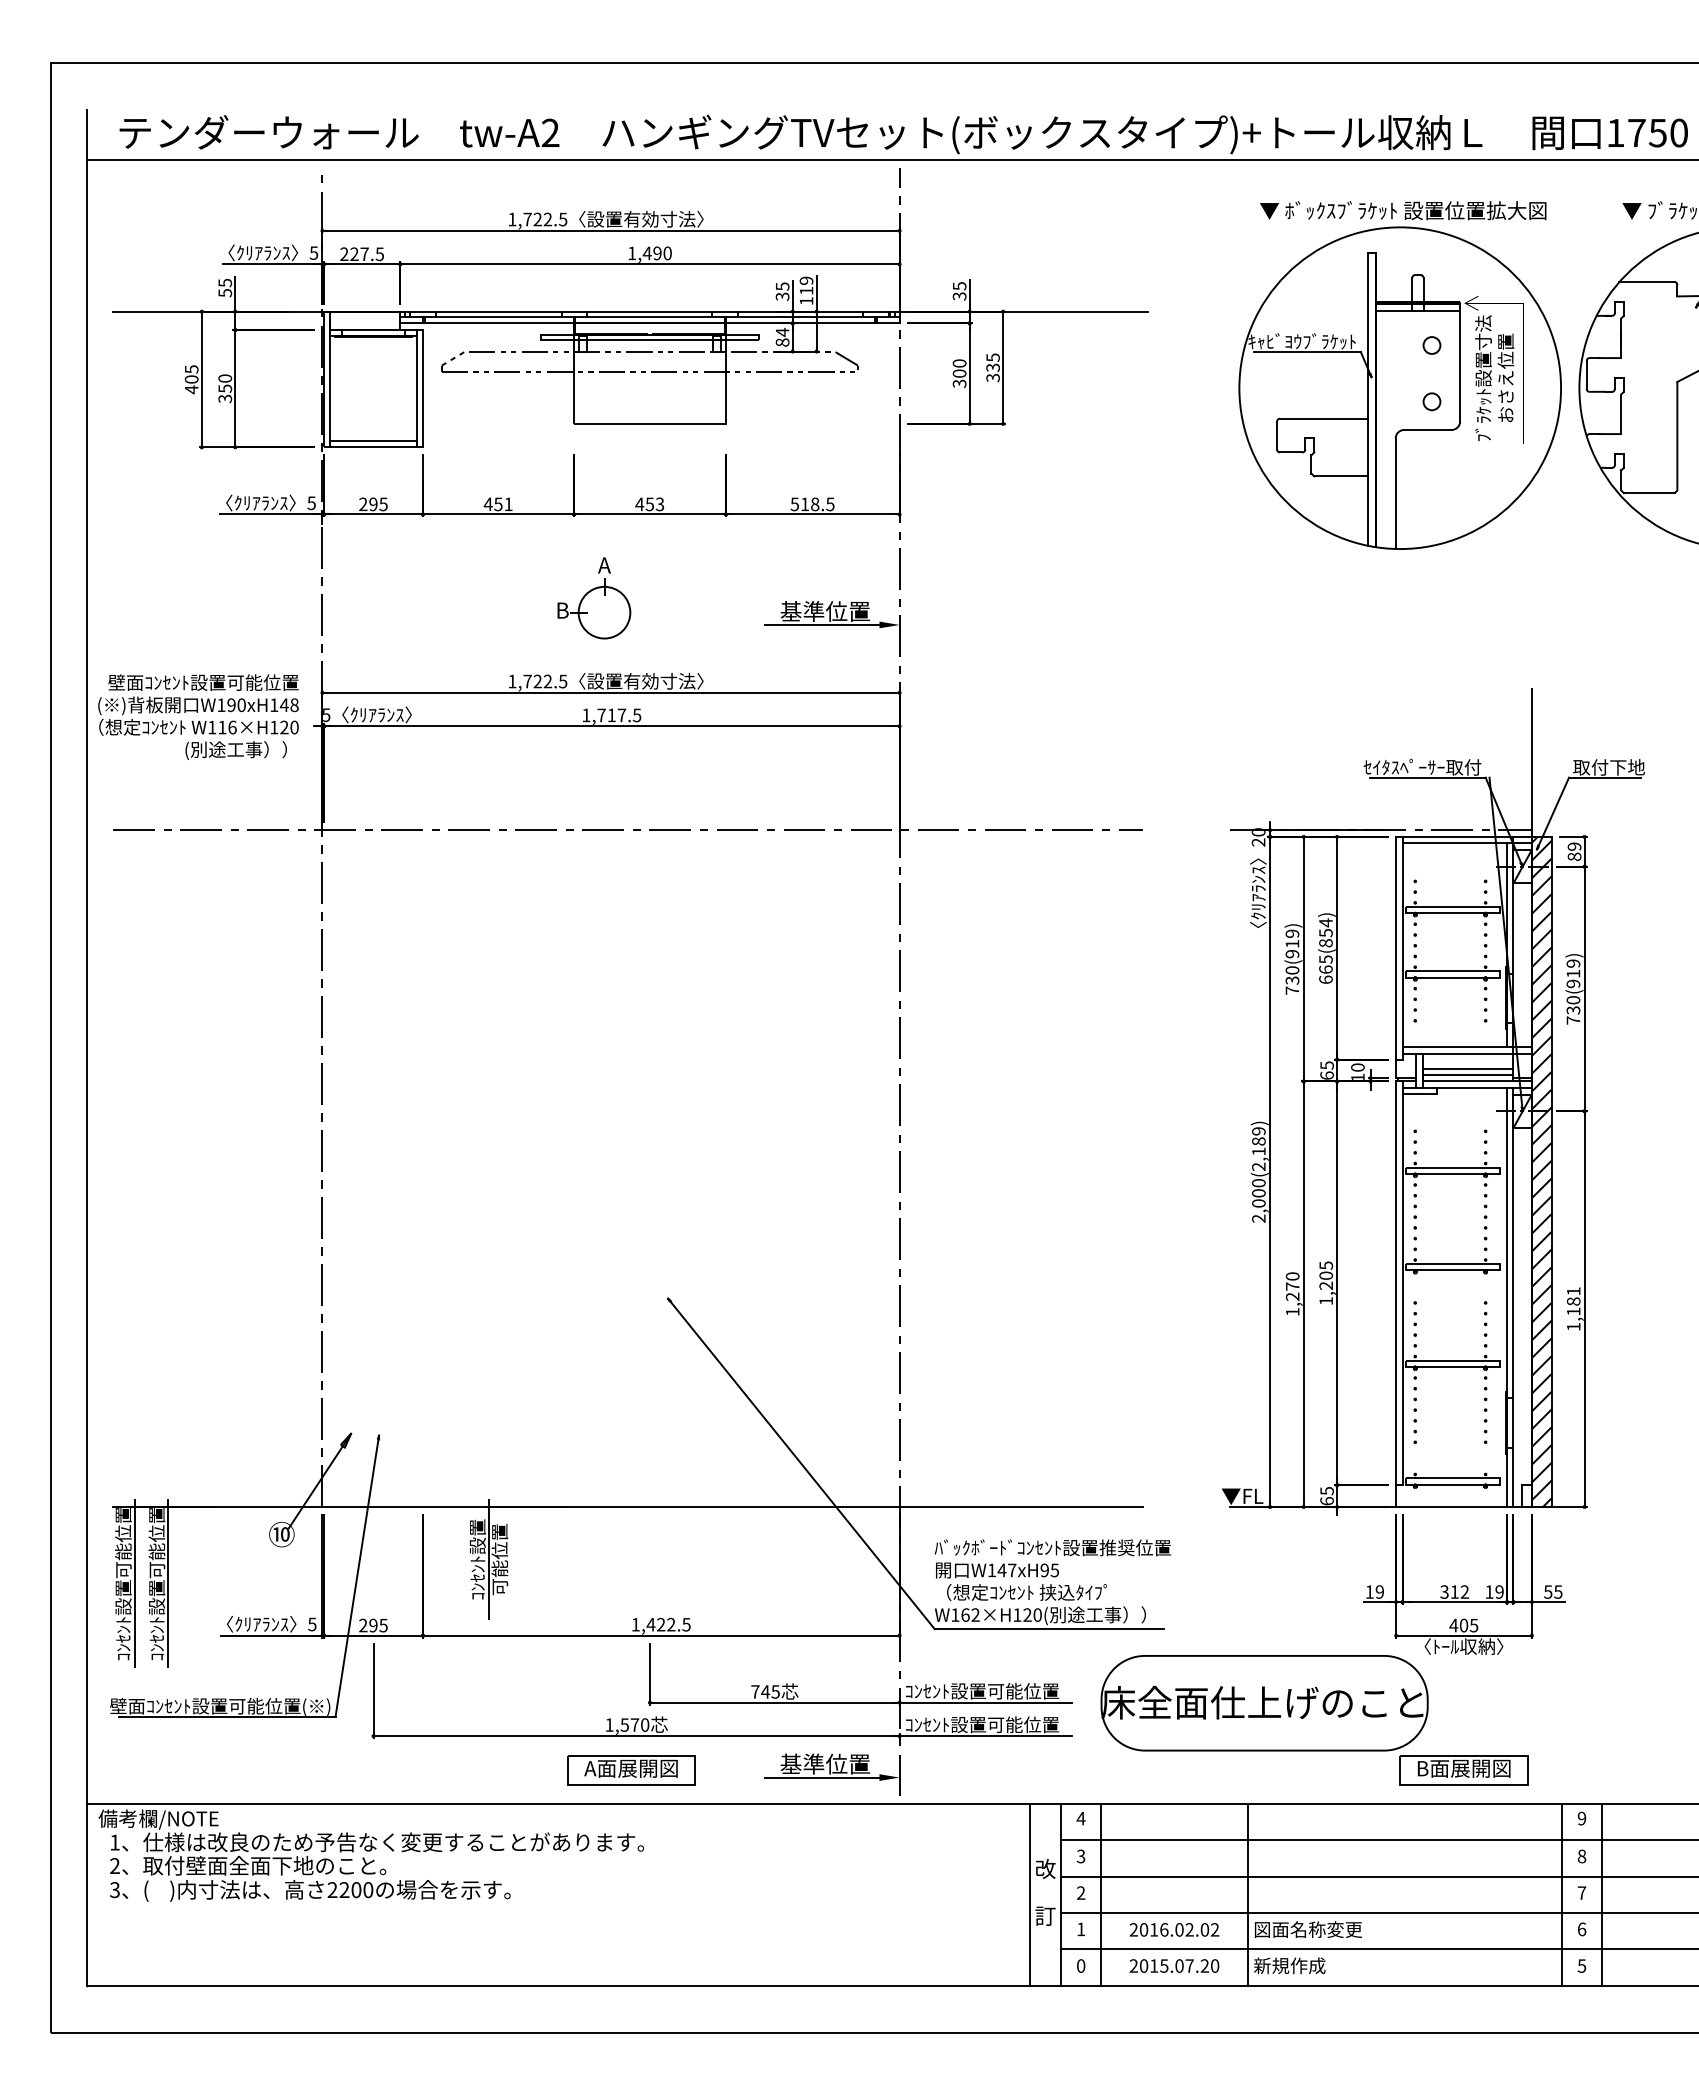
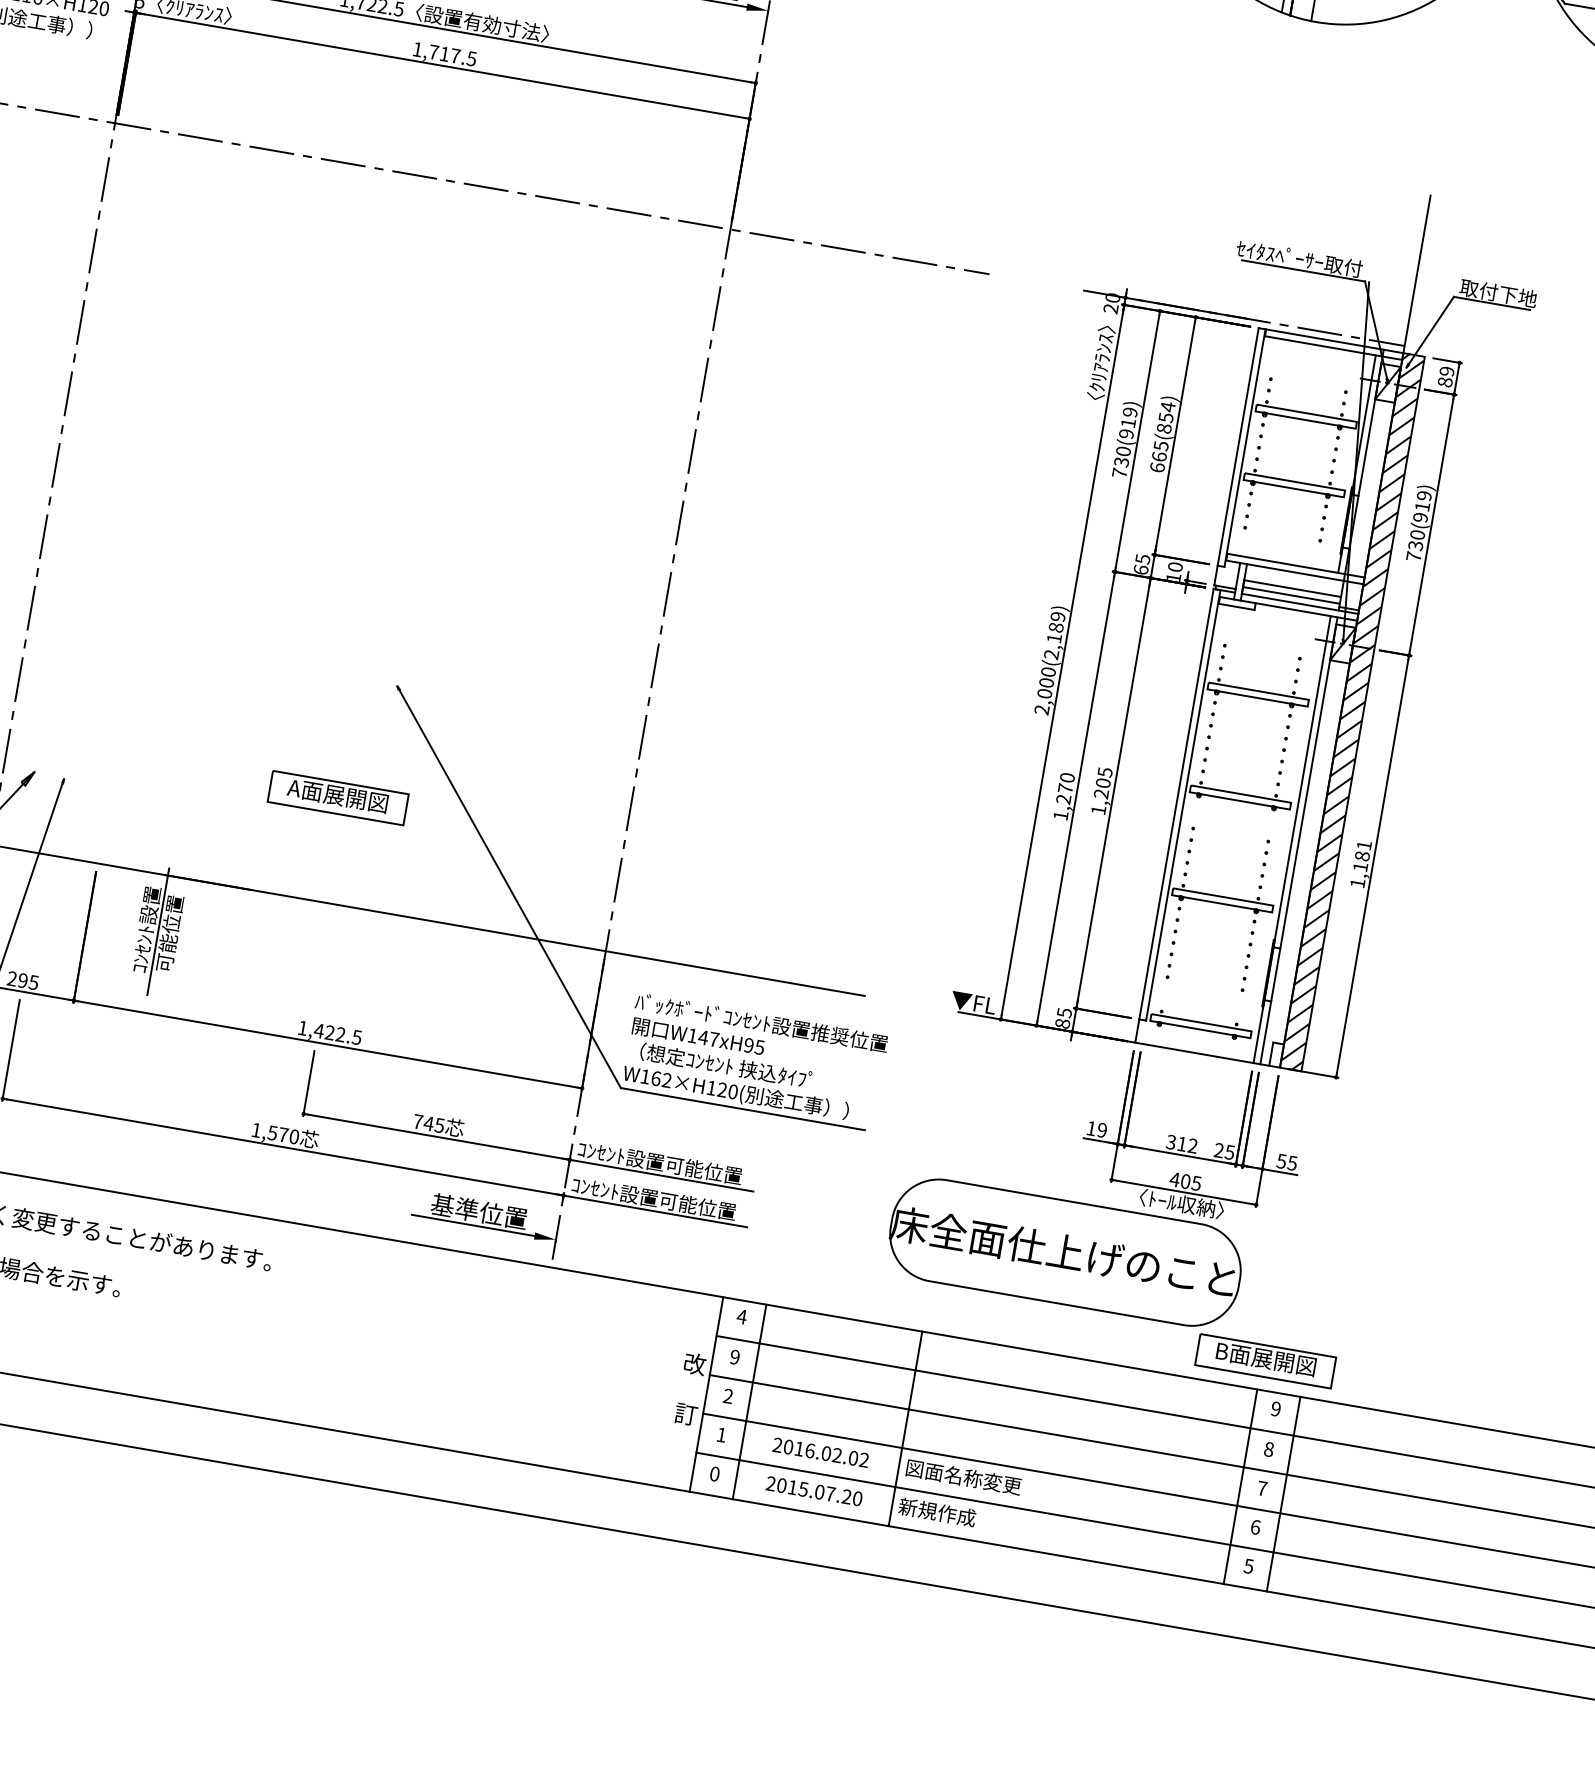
text: (1326, 1501) -> (1062, 1023), 65 -> 85
text: (1494, 1591) -> (1224, 1150), 19 -> 25
part: (1314, 1720) -> (1115, 1280), moved
part: (631, 1770) -> (337, 797), moved
text: (1080, 1856) -> (734, 1357), 3 -> 9
line: (1030, 1894) -> (674, 1388), removed

